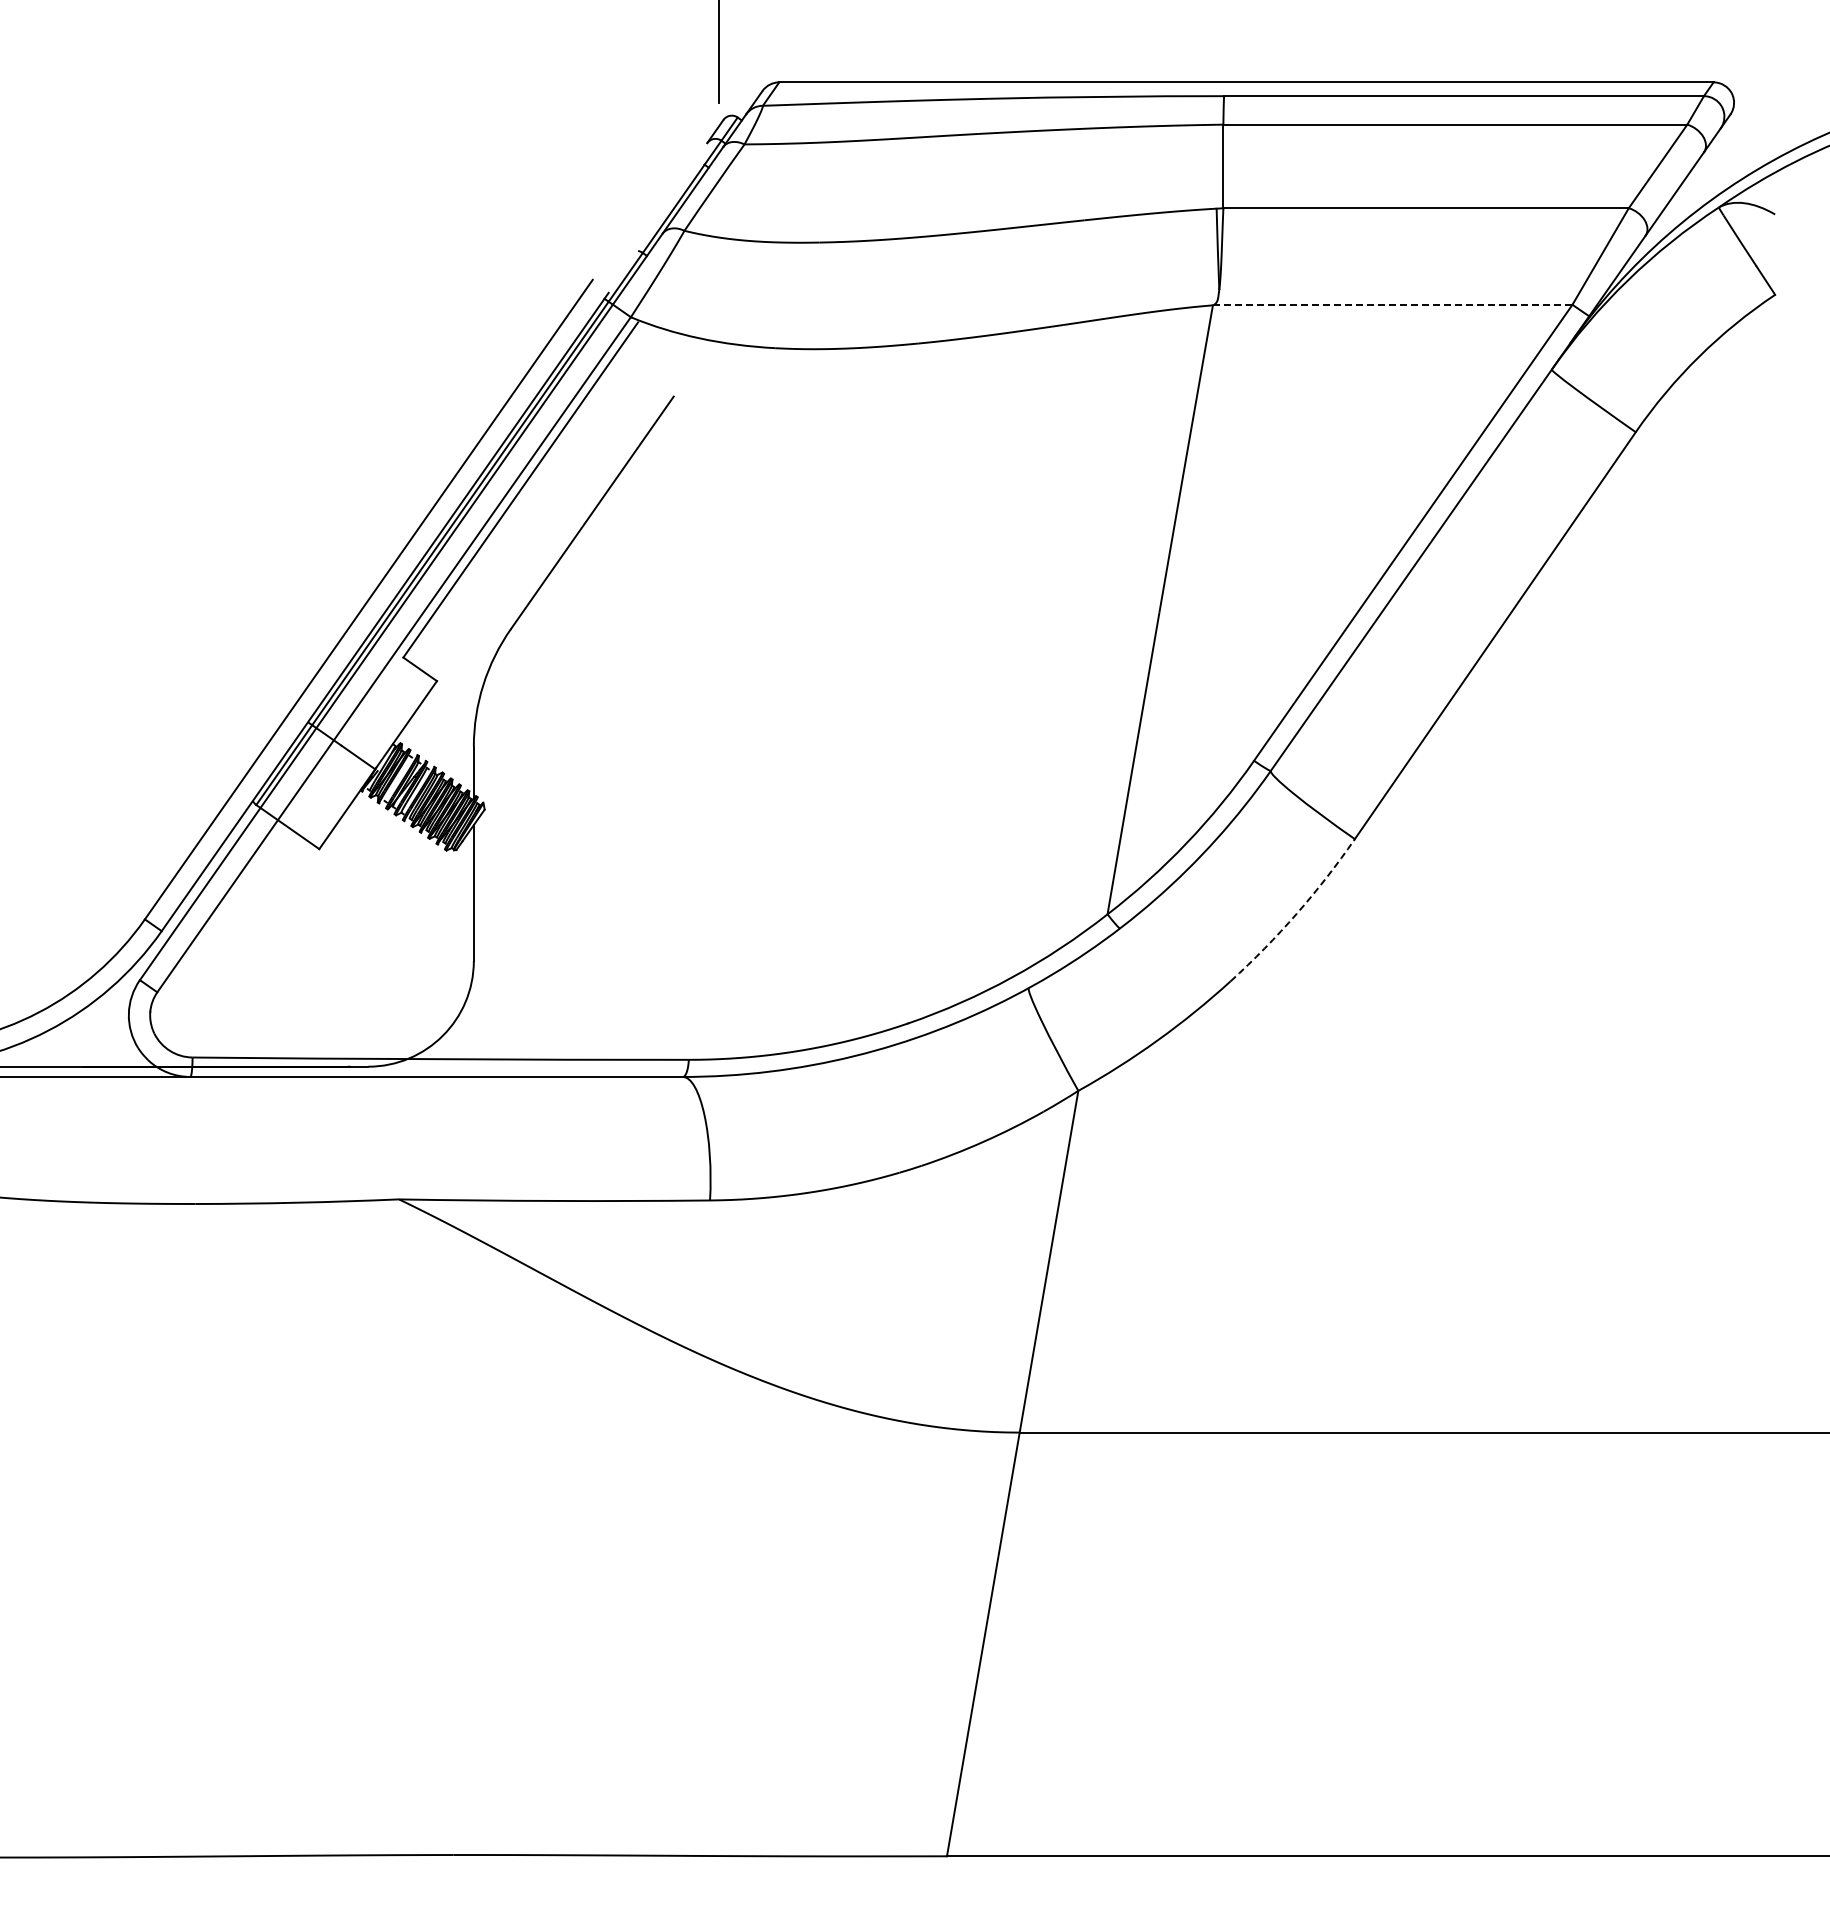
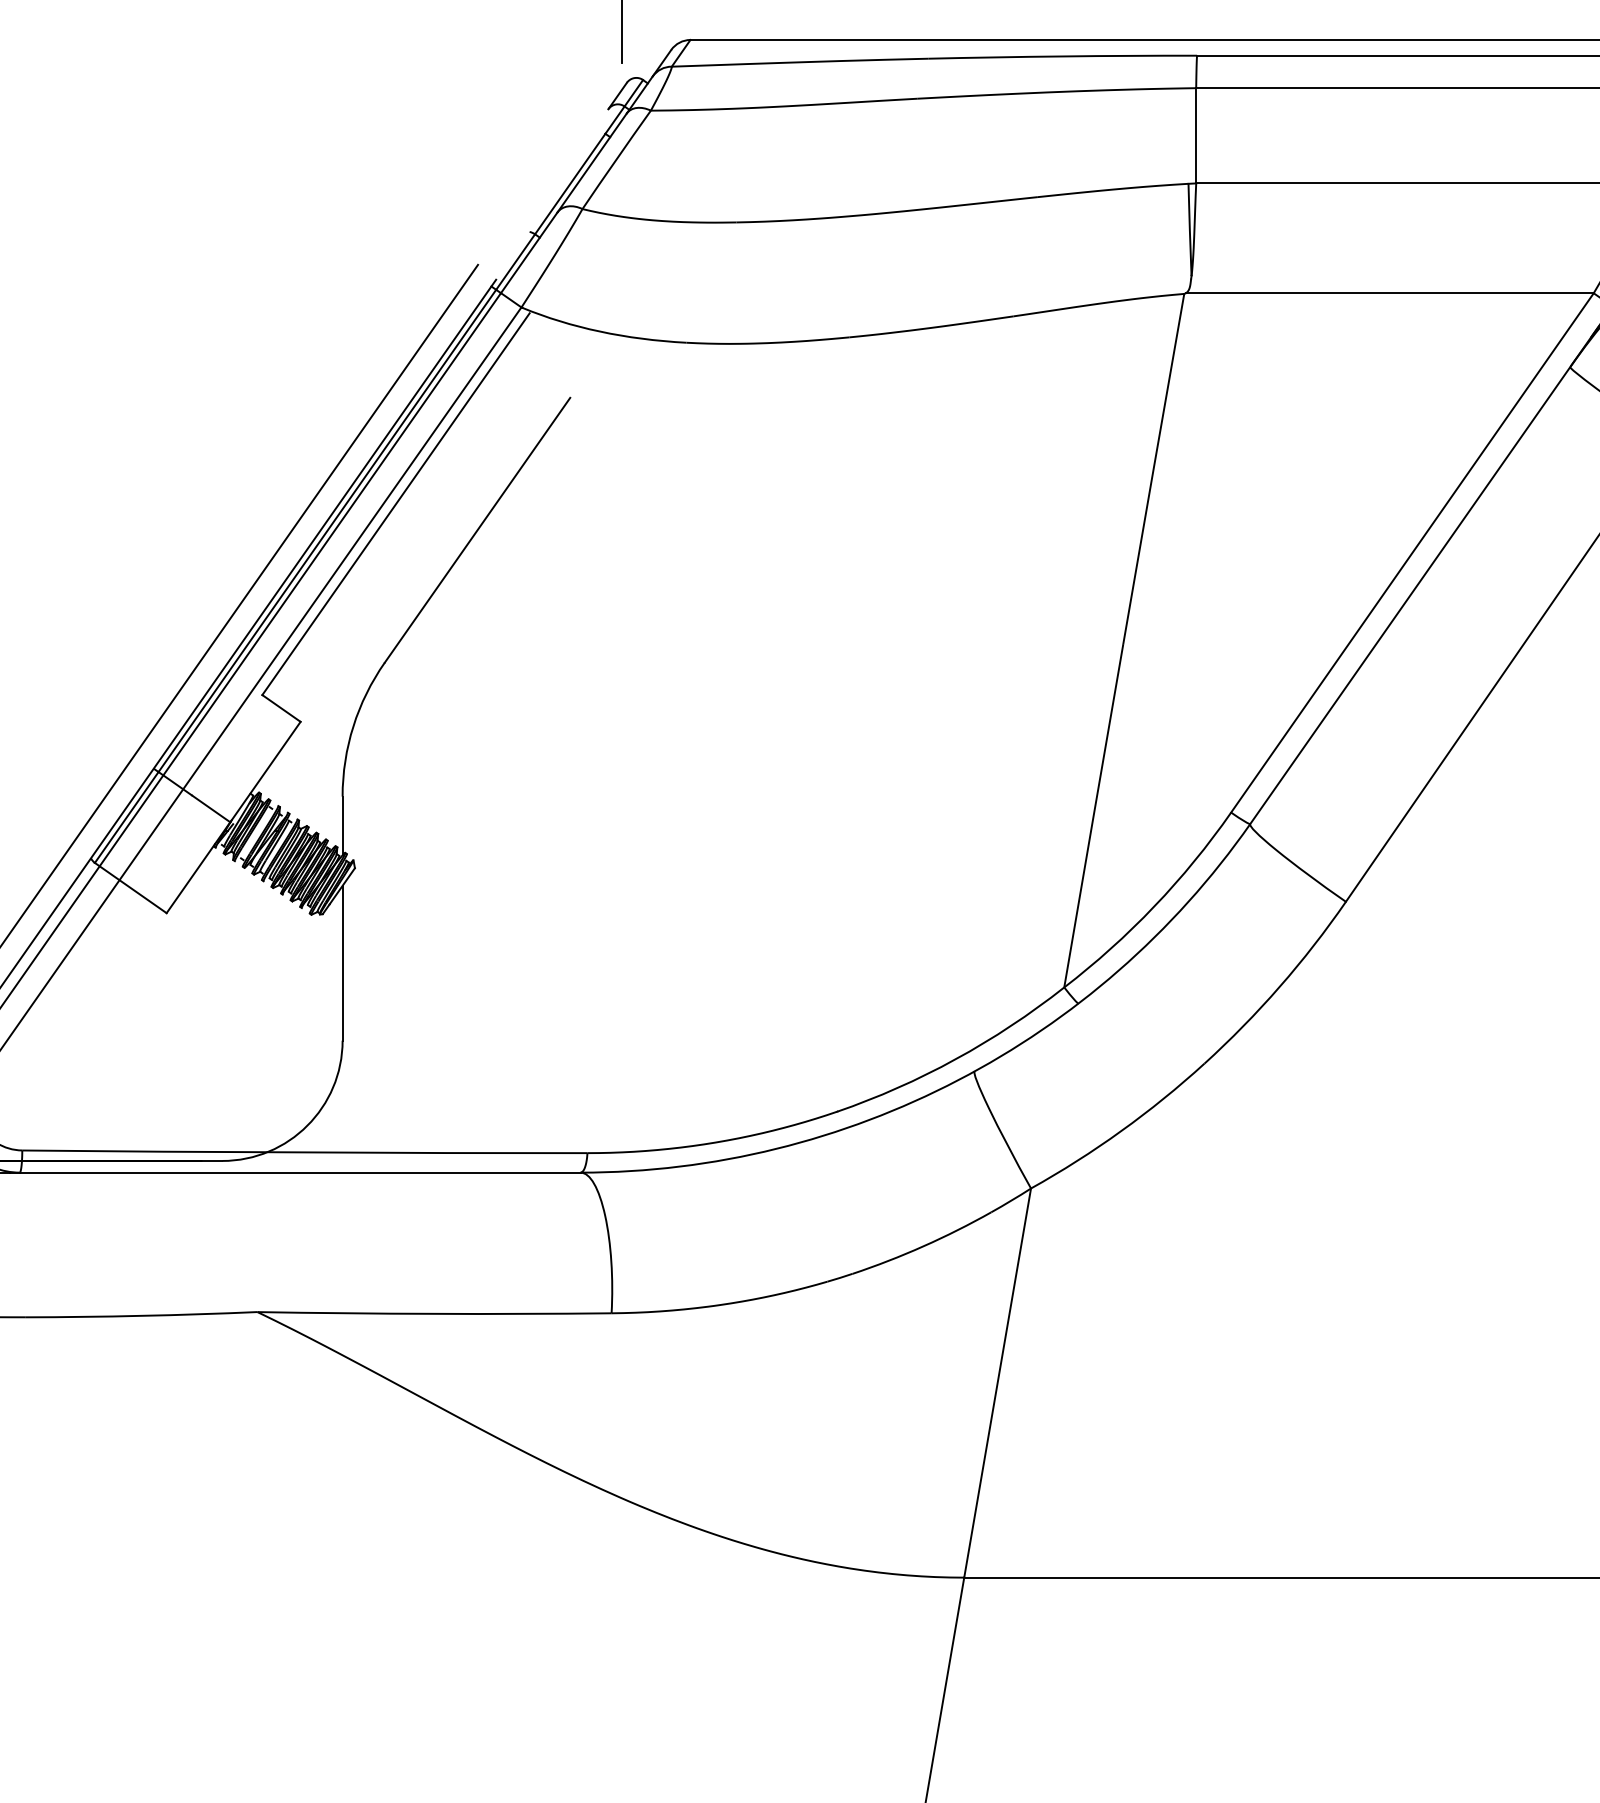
line: (1392, 304) -> (1388, 292), dashed -> solid
arc: (1296, 913) -> (1279, 986), dashed -> solid

